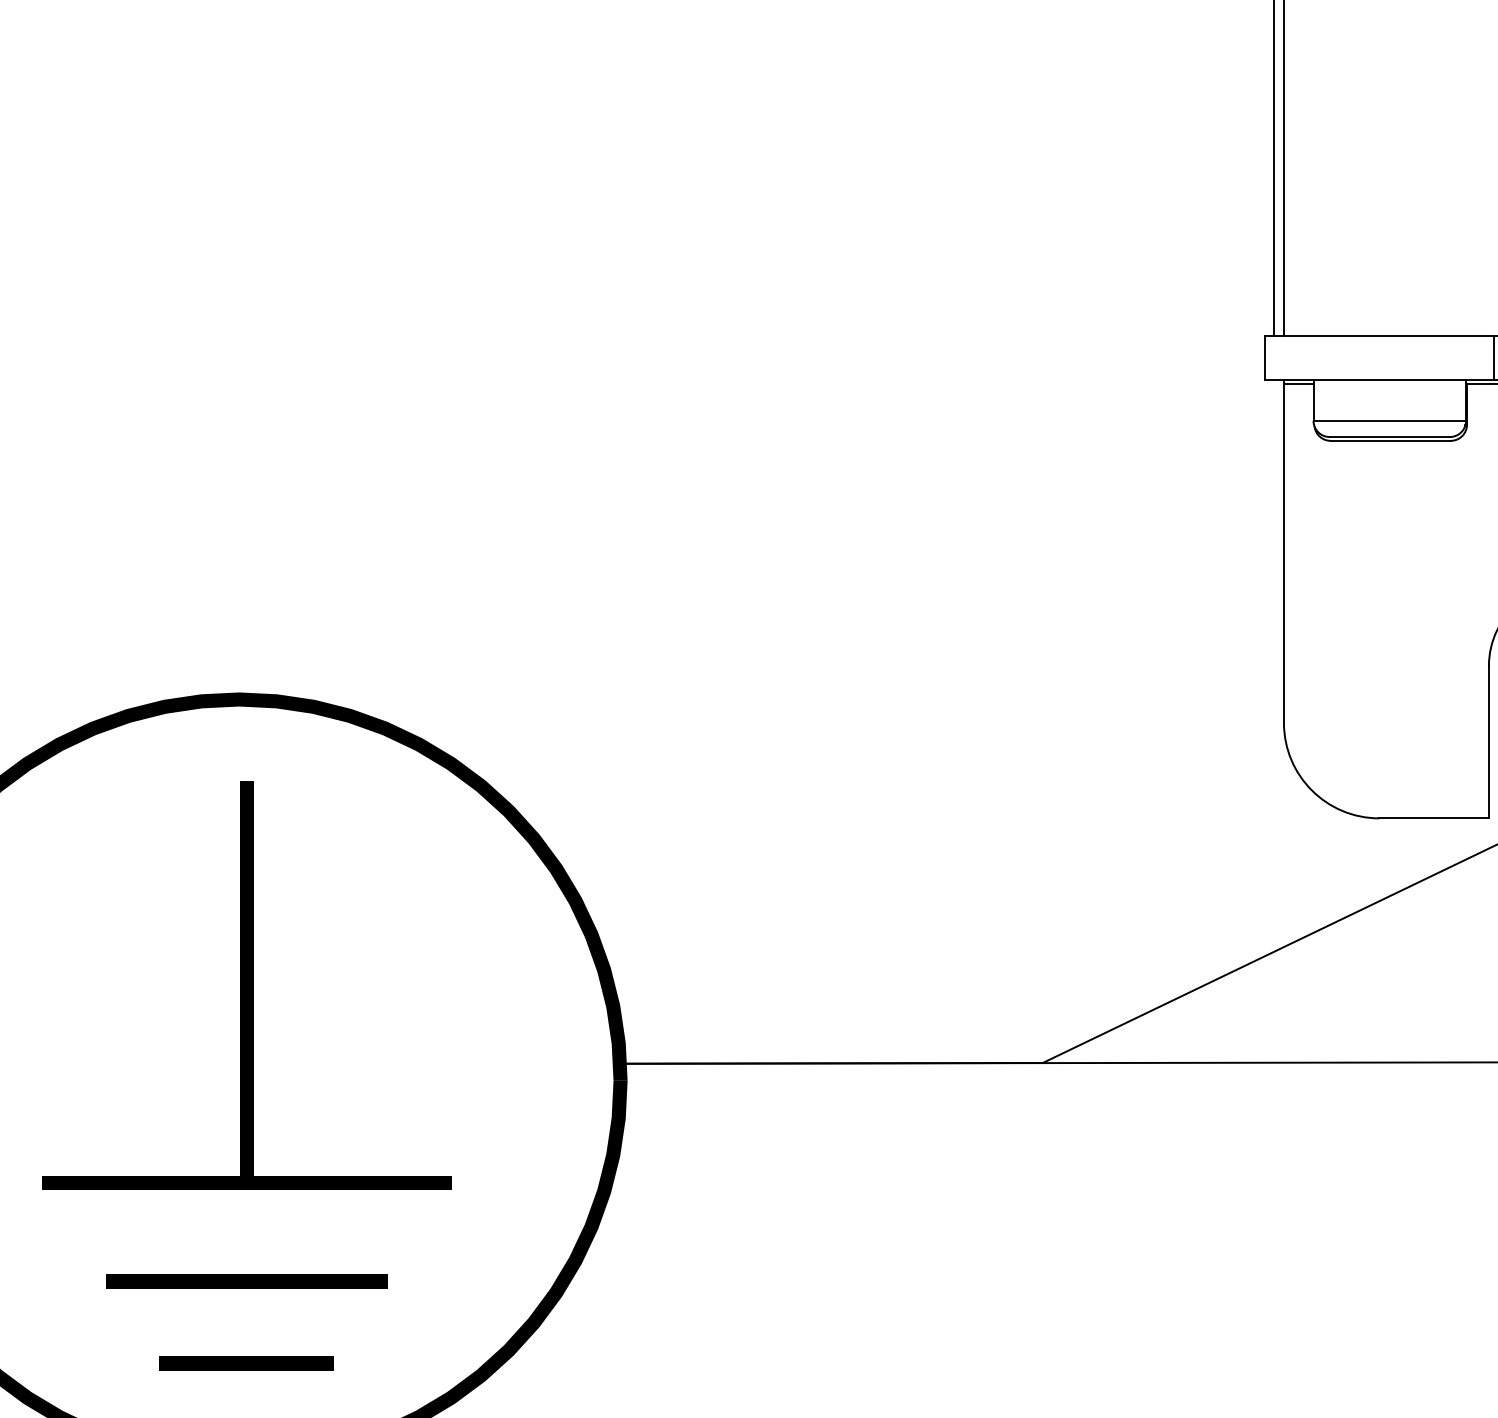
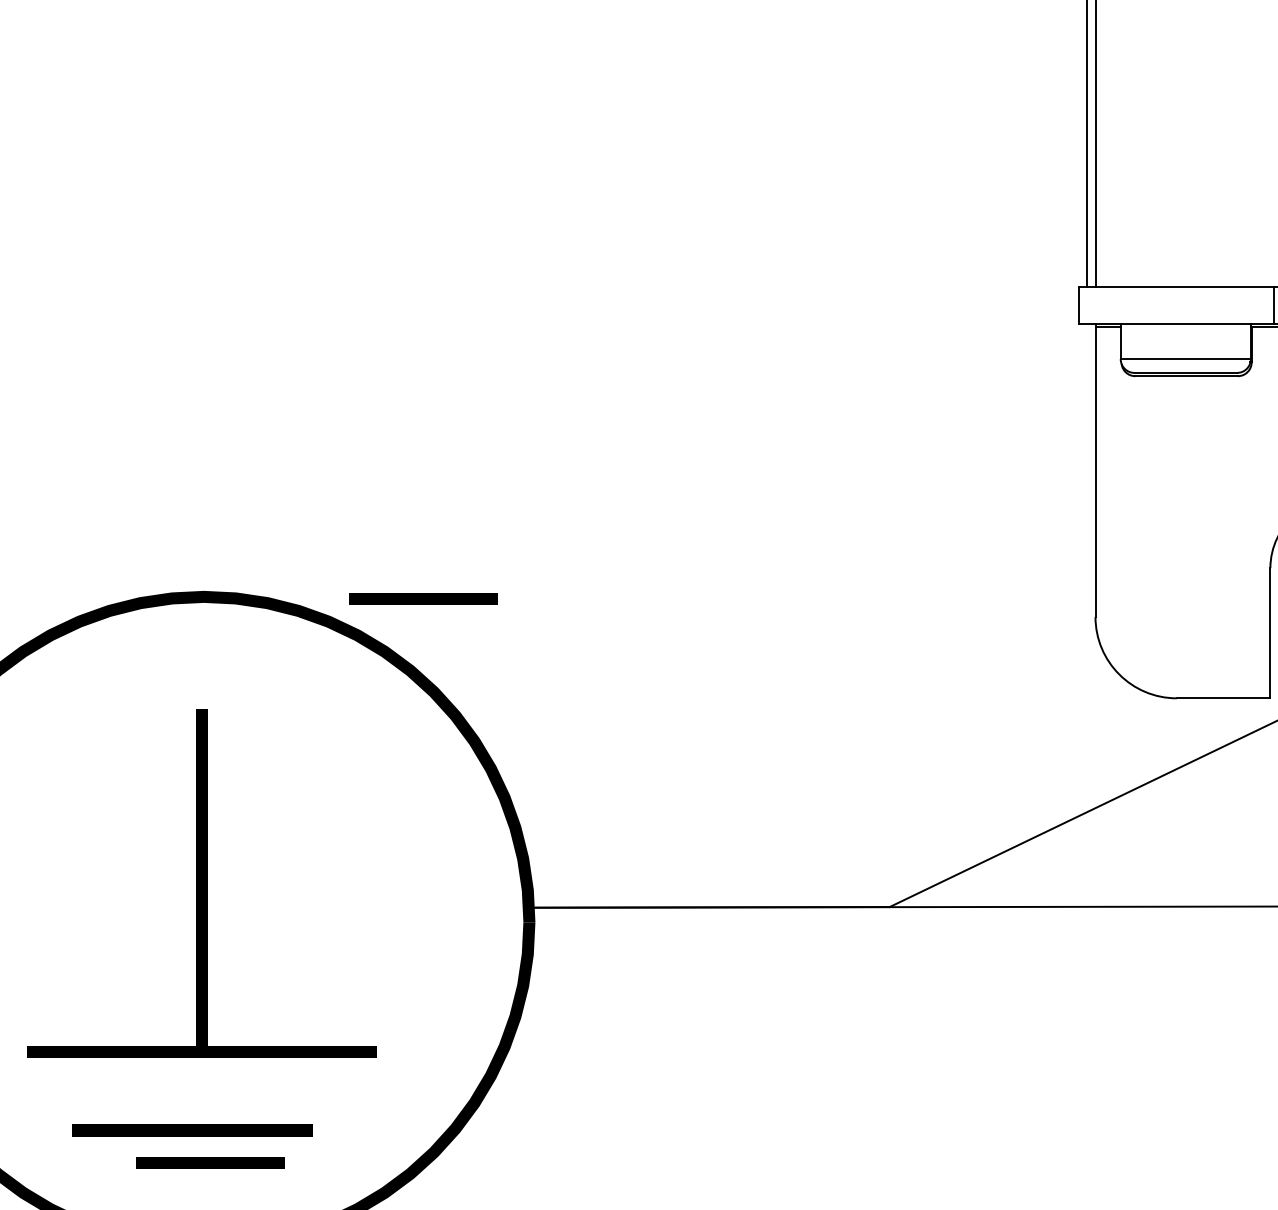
line: (496, 701) -> (423, 598), added
part: (245, 986) -> (201, 883), moved
line: (246, 1281) -> (192, 1130), moved

